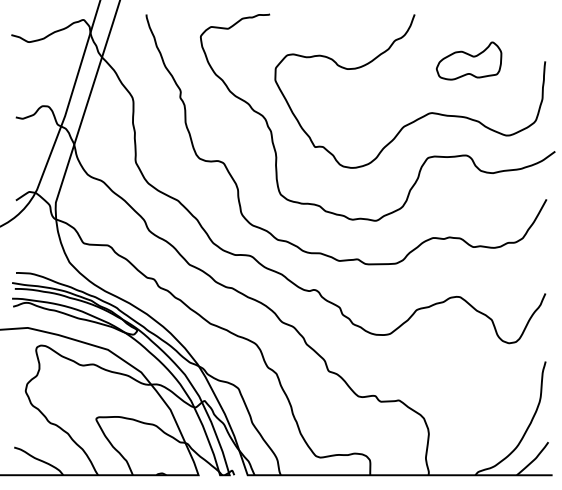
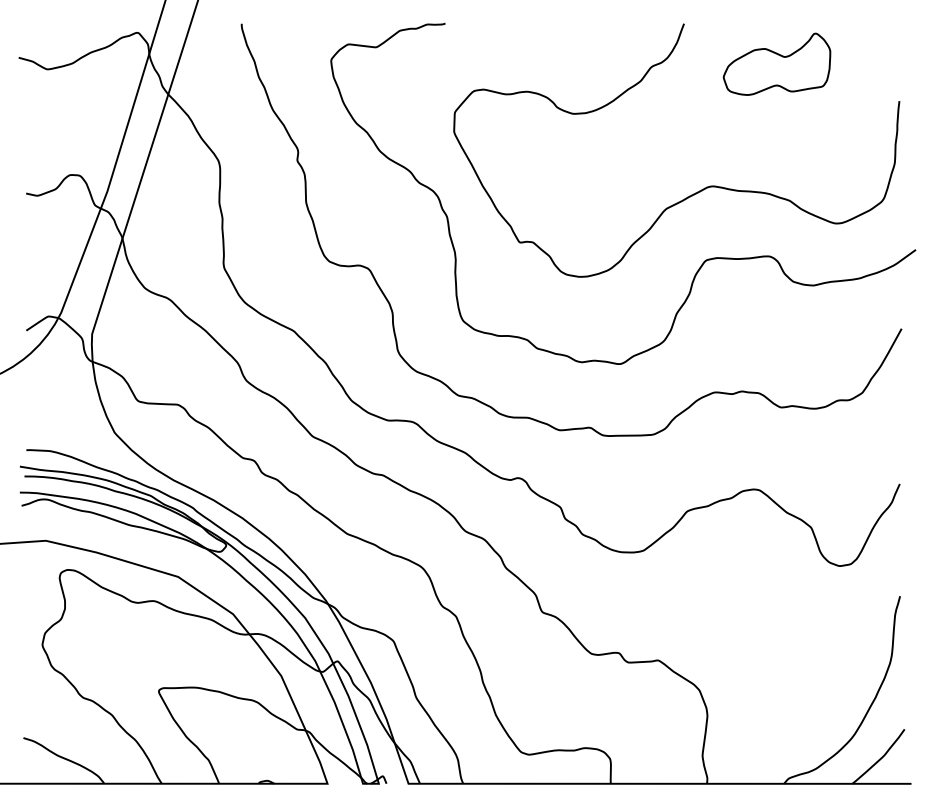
part: (469, 60) -> (777, 63), moved

